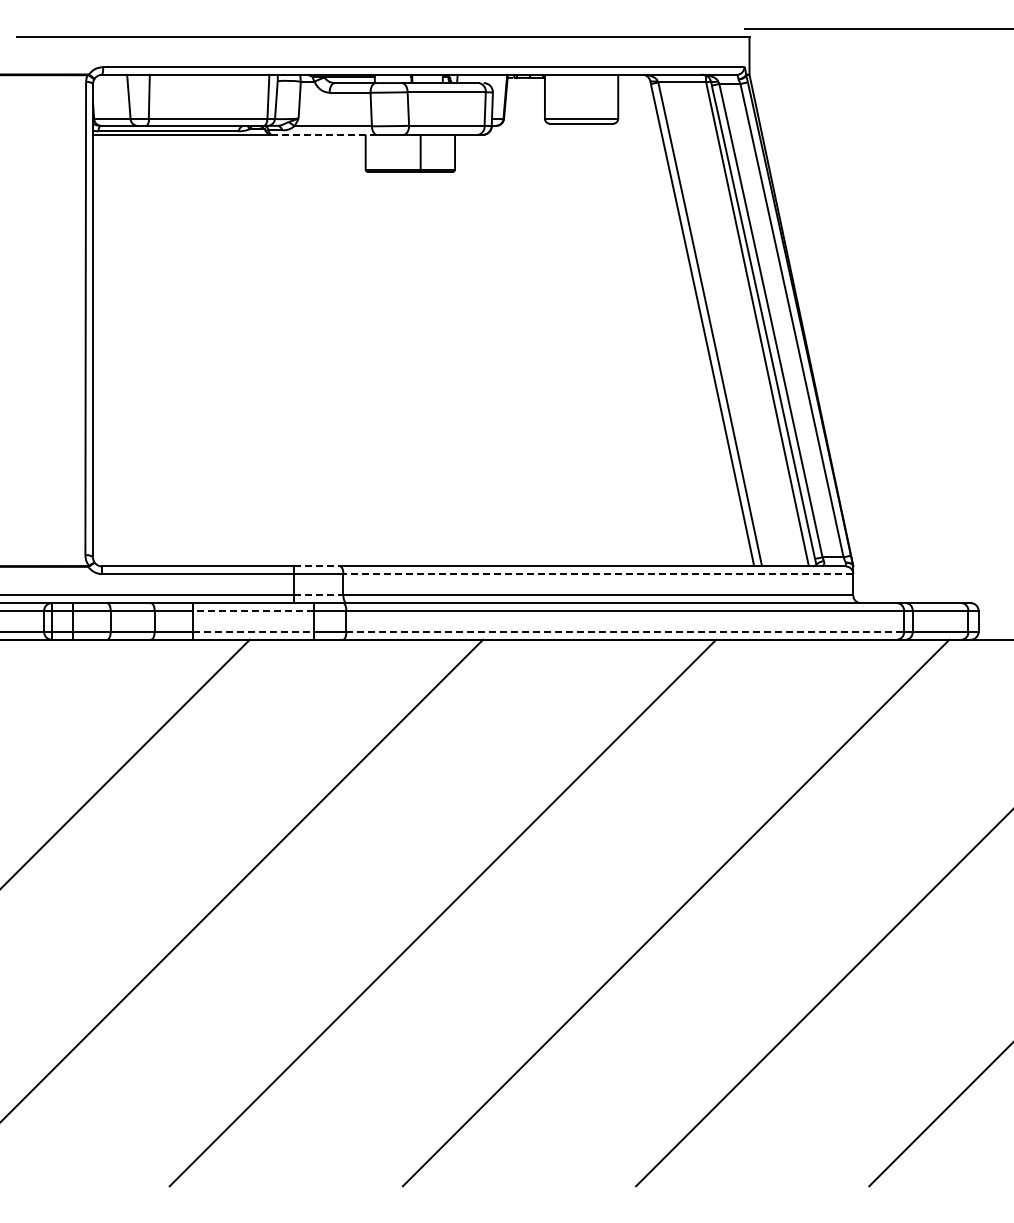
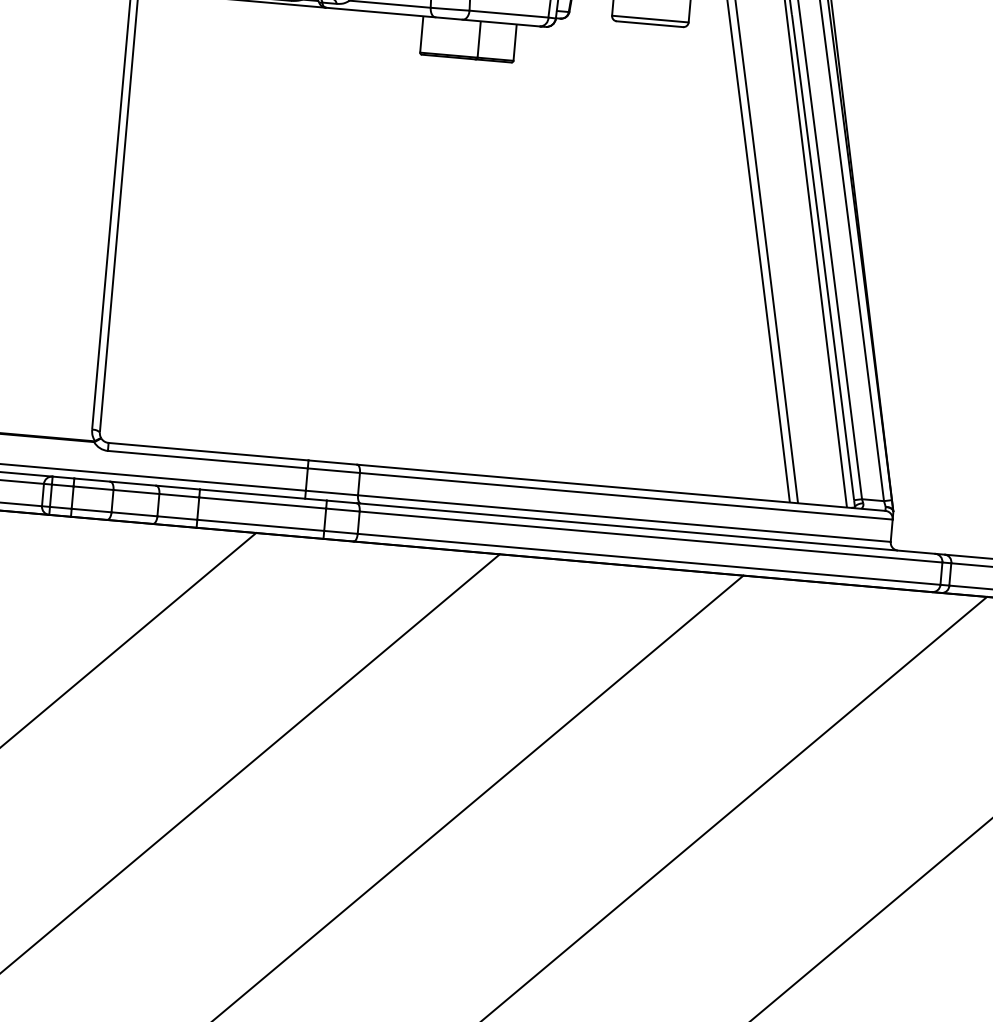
line: (324, 135) -> (380, 13), dashed -> solid
line: (317, 566) -> (333, 462), dashed -> solid
line: (598, 574) -> (626, 496), dashed -> solid
line: (318, 595) -> (331, 493), dashed -> solid
line: (253, 610) -> (262, 502), dashed -> solid
line: (253, 632) -> (260, 525), dashed -> solid
line: (625, 632) -> (649, 559), dashed -> solid

